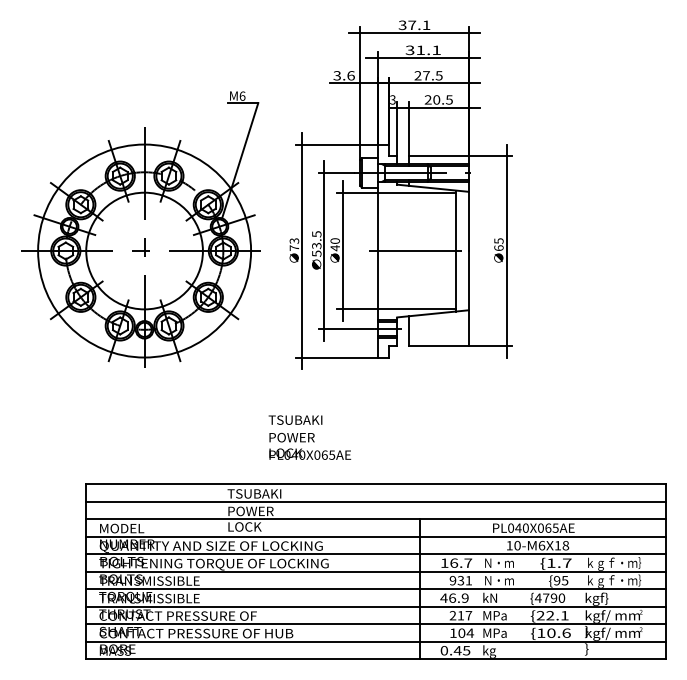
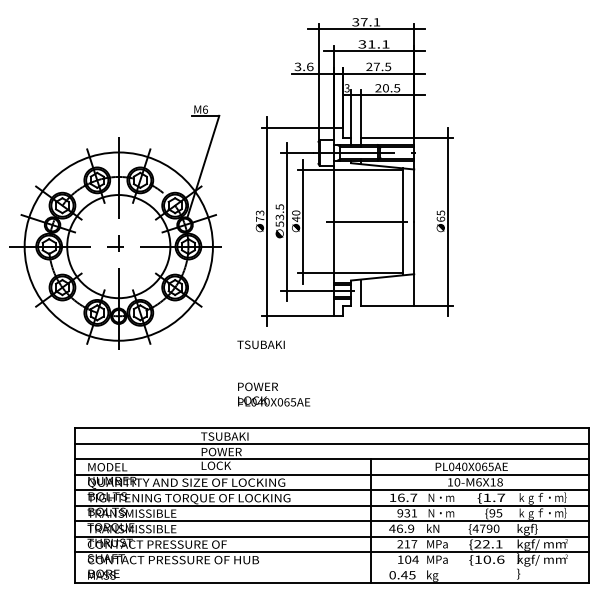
part: (140, 229) -> (115, 227), moved
text: (295, 419) -> (261, 344), moved
line: (375, 641) -> (331, 567), removed

